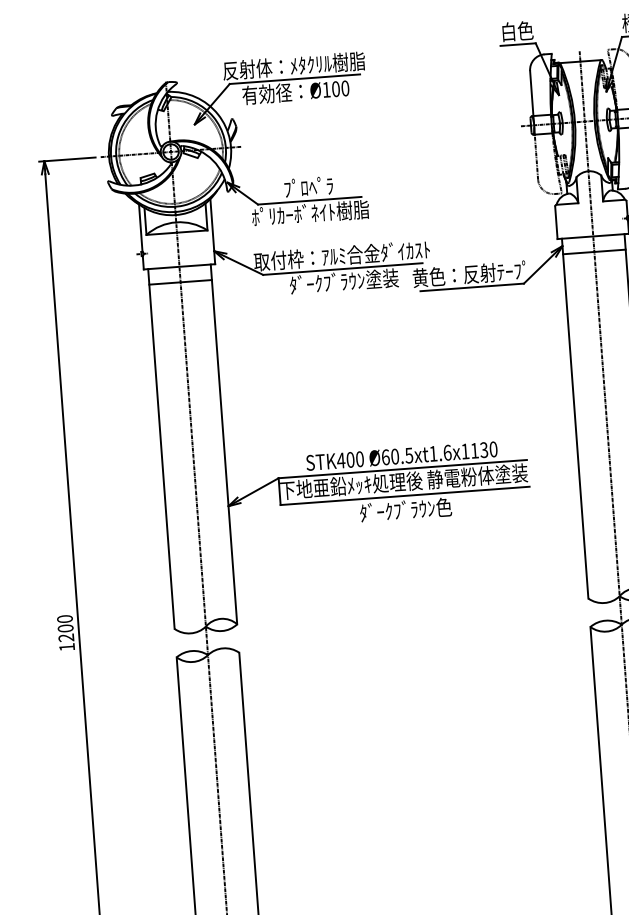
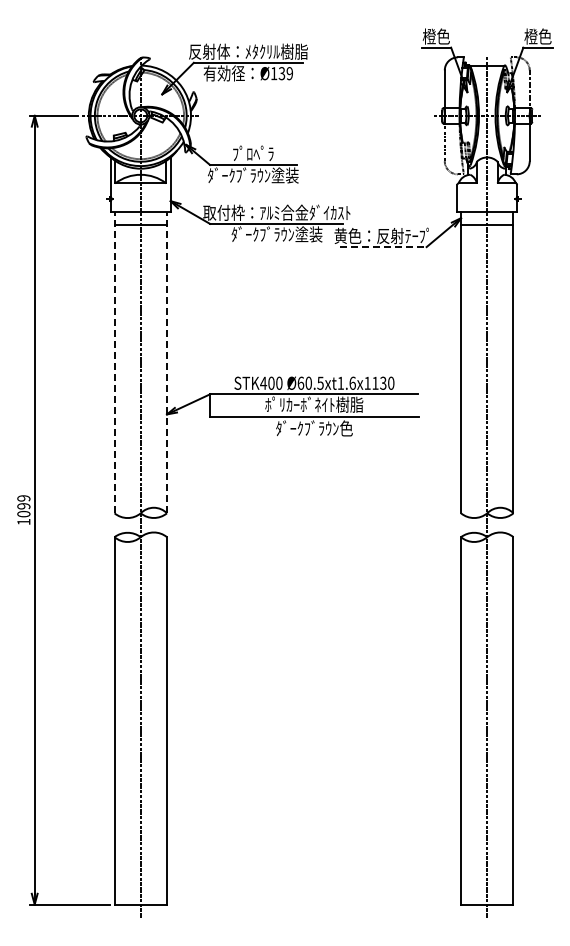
text: (507, 31) -> (428, 36), 白色 -> 橙色
text: (340, 88) -> (285, 73), Ø100 -> Ø139
text: (310, 213) -> (253, 175), ﾎﾟﾘｶｰﾎﾞﾈｲﾄ樹脂 -> ﾀﾞｰｸﾌﾞﾗｳﾝ塗装
line: (472, 287) -> (383, 247), solid -> dashed
line: (223, 444) -> (166, 362), solid -> dashed
line: (161, 448) -> (114, 362), solid -> dashed
text: (403, 481) -> (314, 404), 下地亜鉛ﾒｯｷ処理後 静電粉体塗装 -> ﾎﾟﾘｶｰﾎﾞﾈｲﾄ樹脂
text: (65, 628) -> (23, 506), 1200 -> 1099

